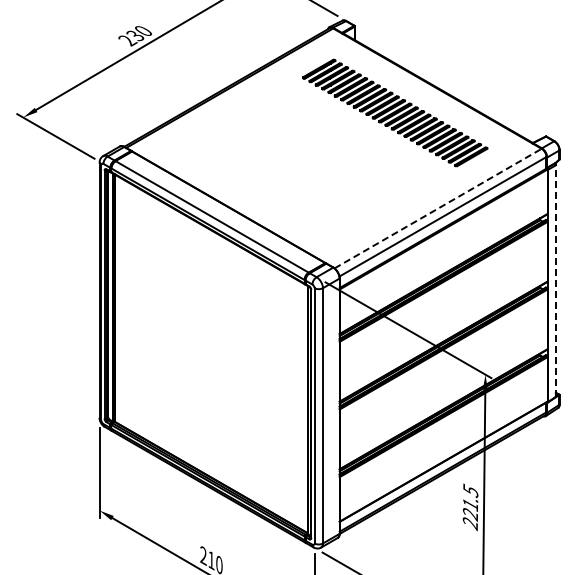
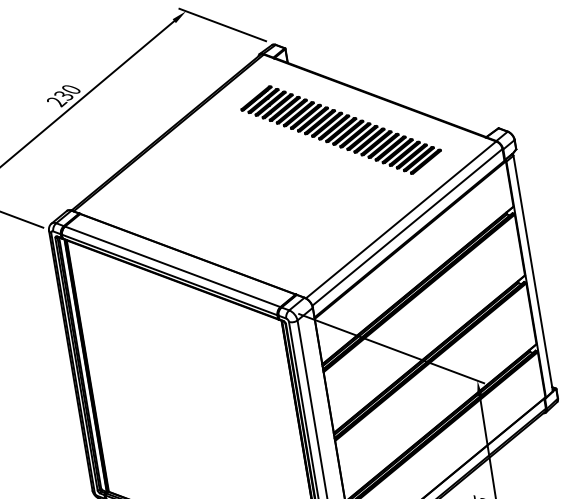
line: (438, 208) -> (401, 219), dashed -> solid
line: (555, 281) -> (532, 274), dashed -> solid

